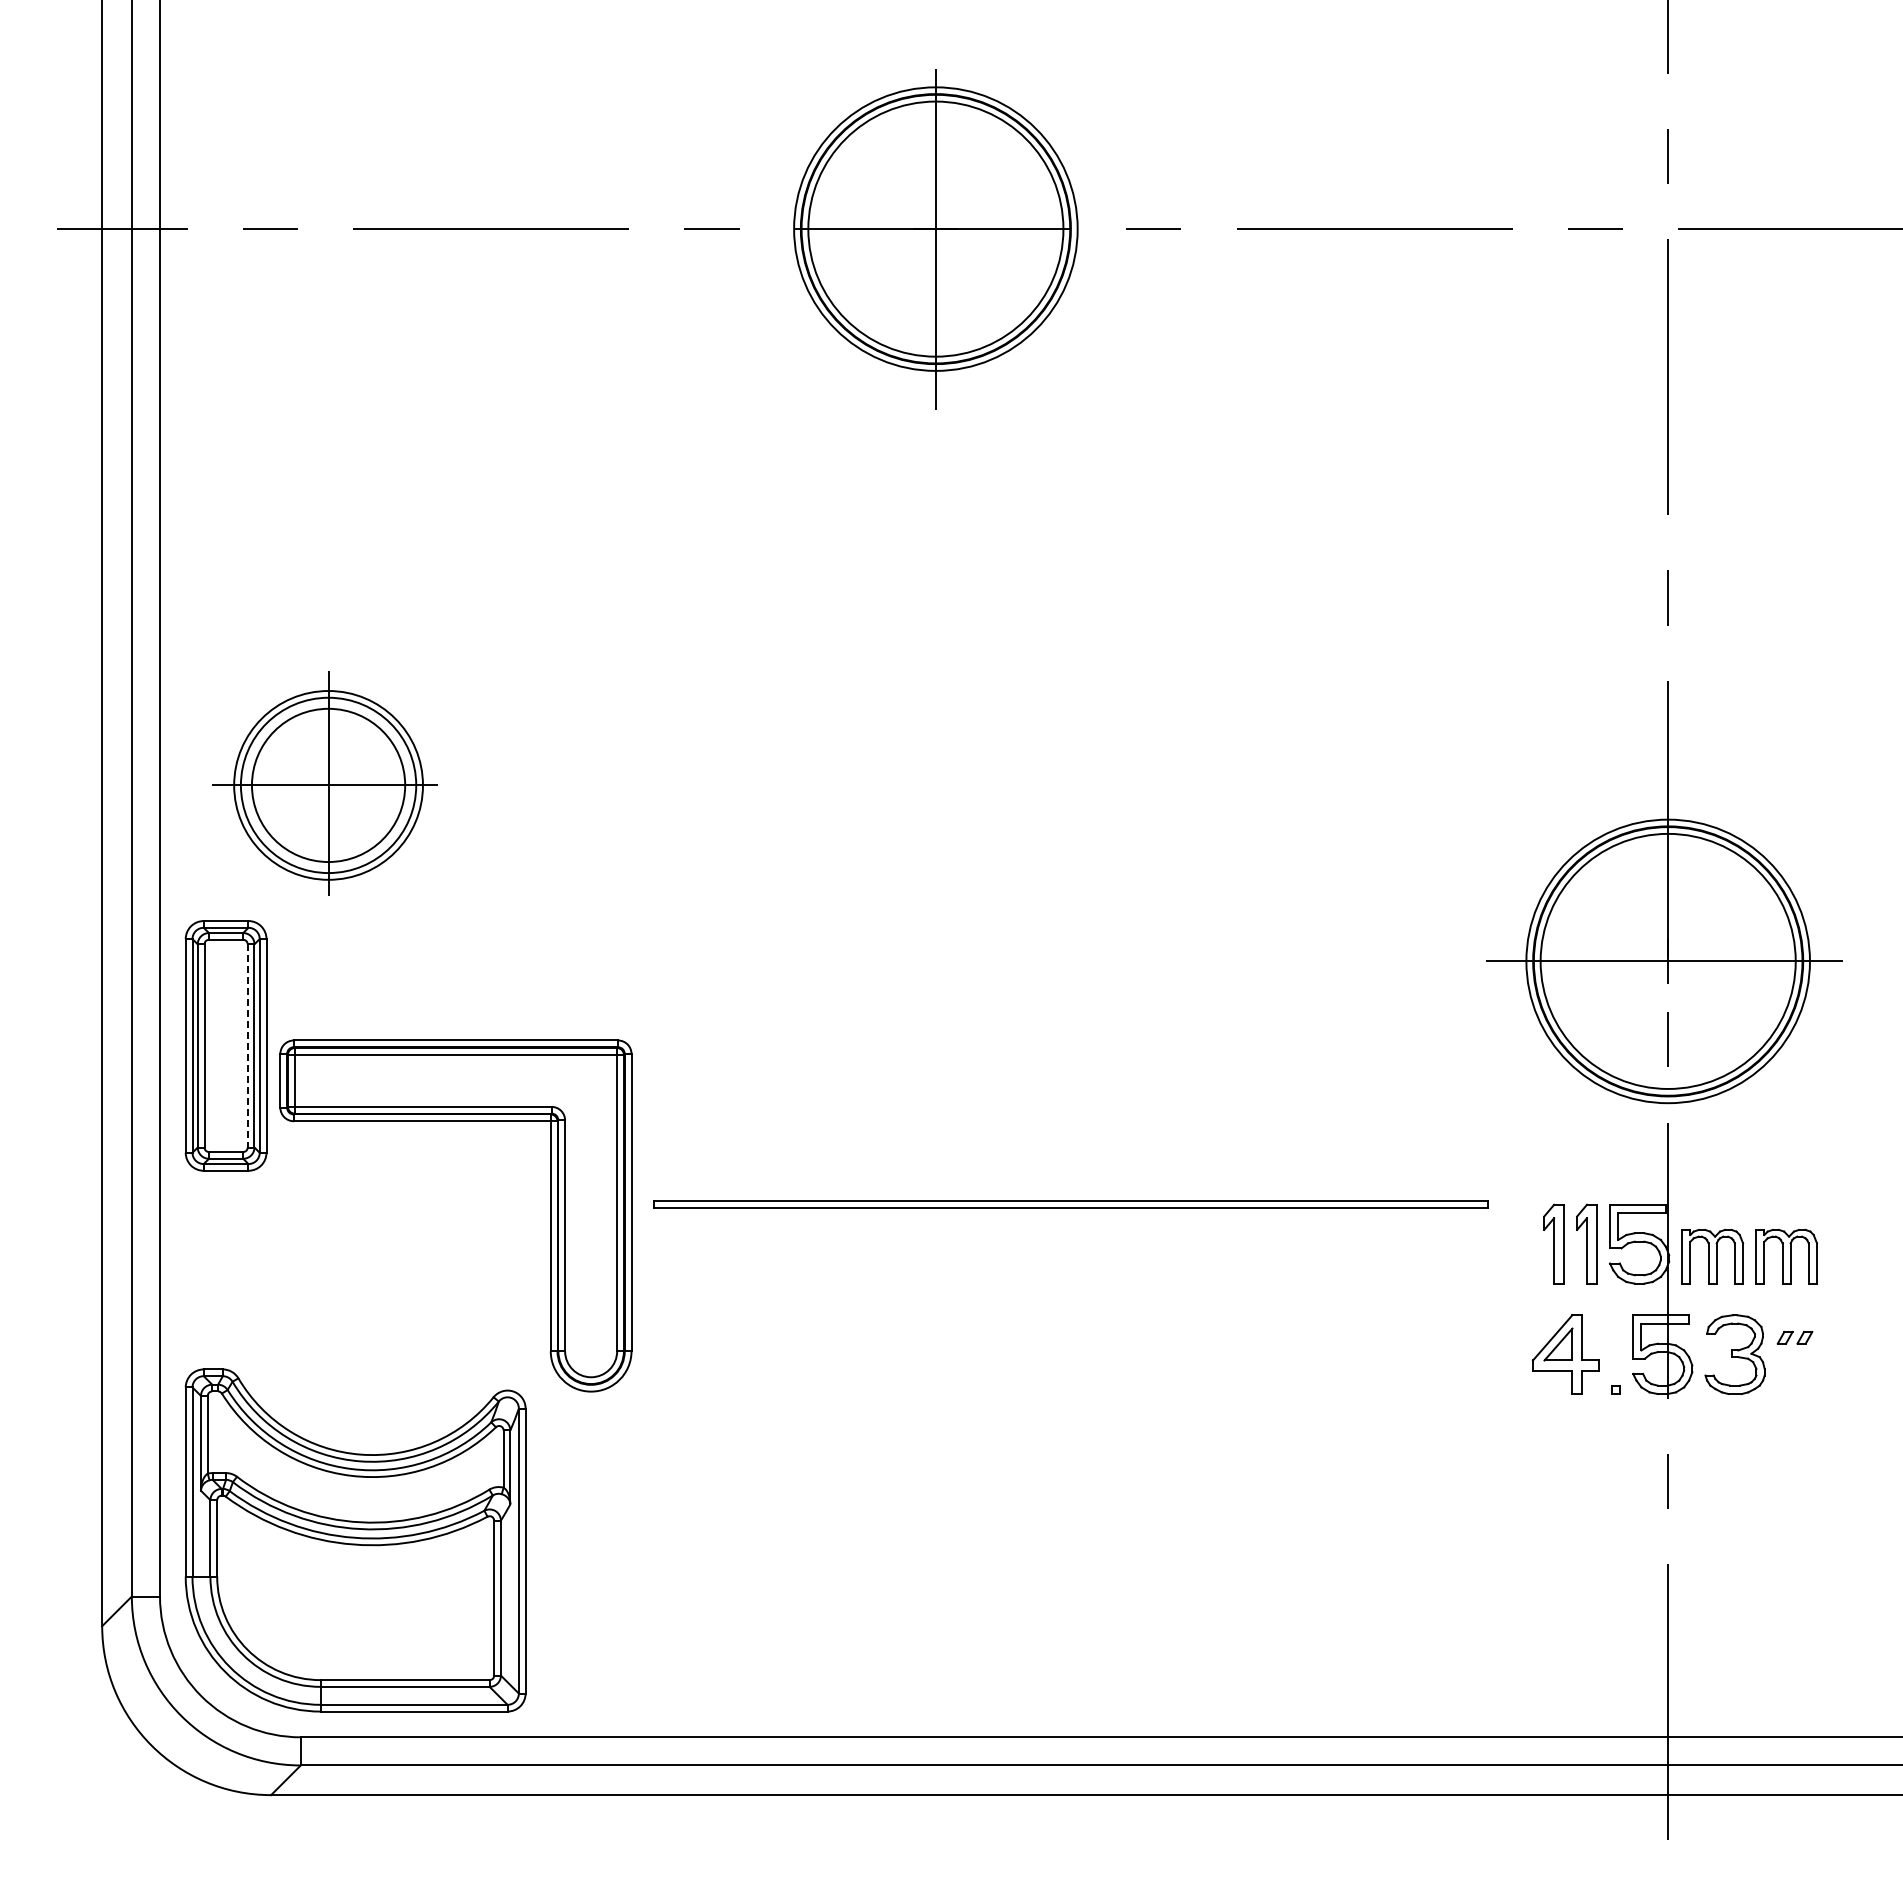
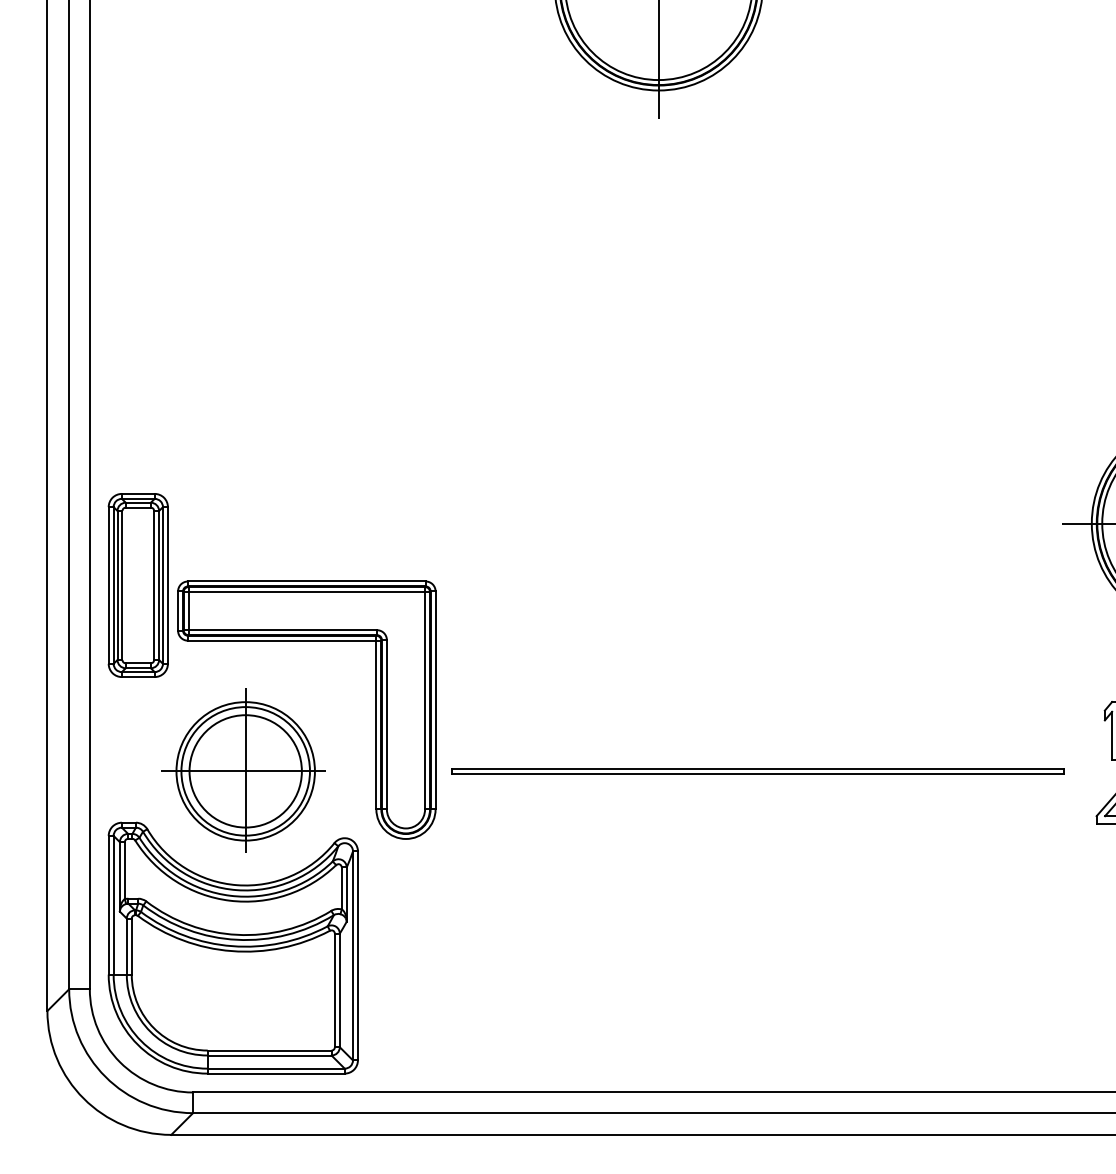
part: (324, 783) -> (242, 769), moved
line: (247, 1045) -> (153, 585), dashed -> solid
part: (1070, 1204) -> (757, 771), moved

